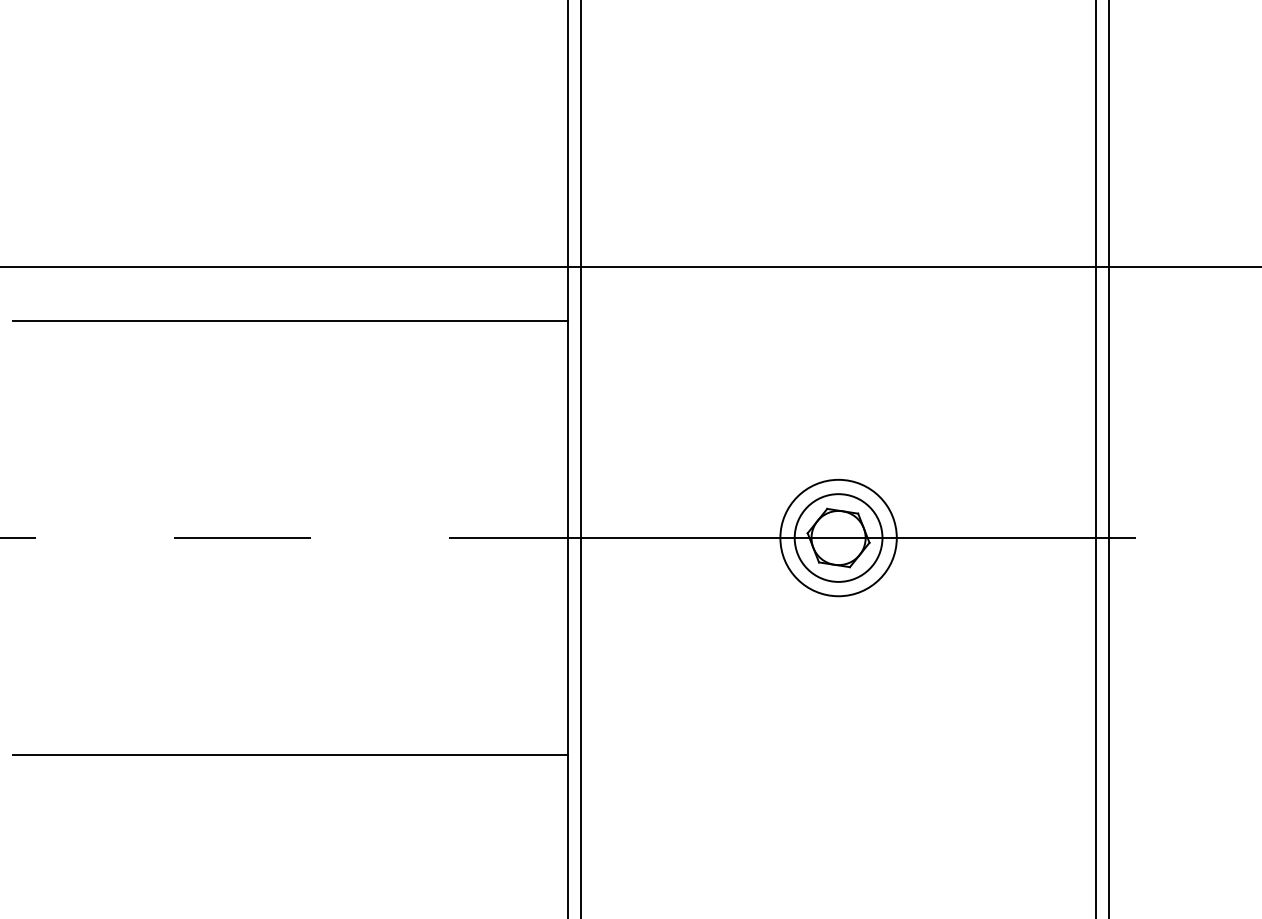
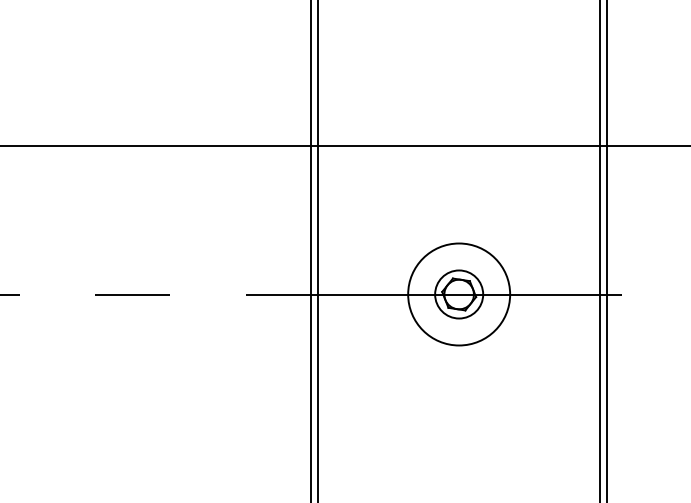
line: (289, 320) -> (158, 175), removed
circle: (839, 538) -> (459, 294), size x1.6
line: (289, 755) -> (158, 413), removed

